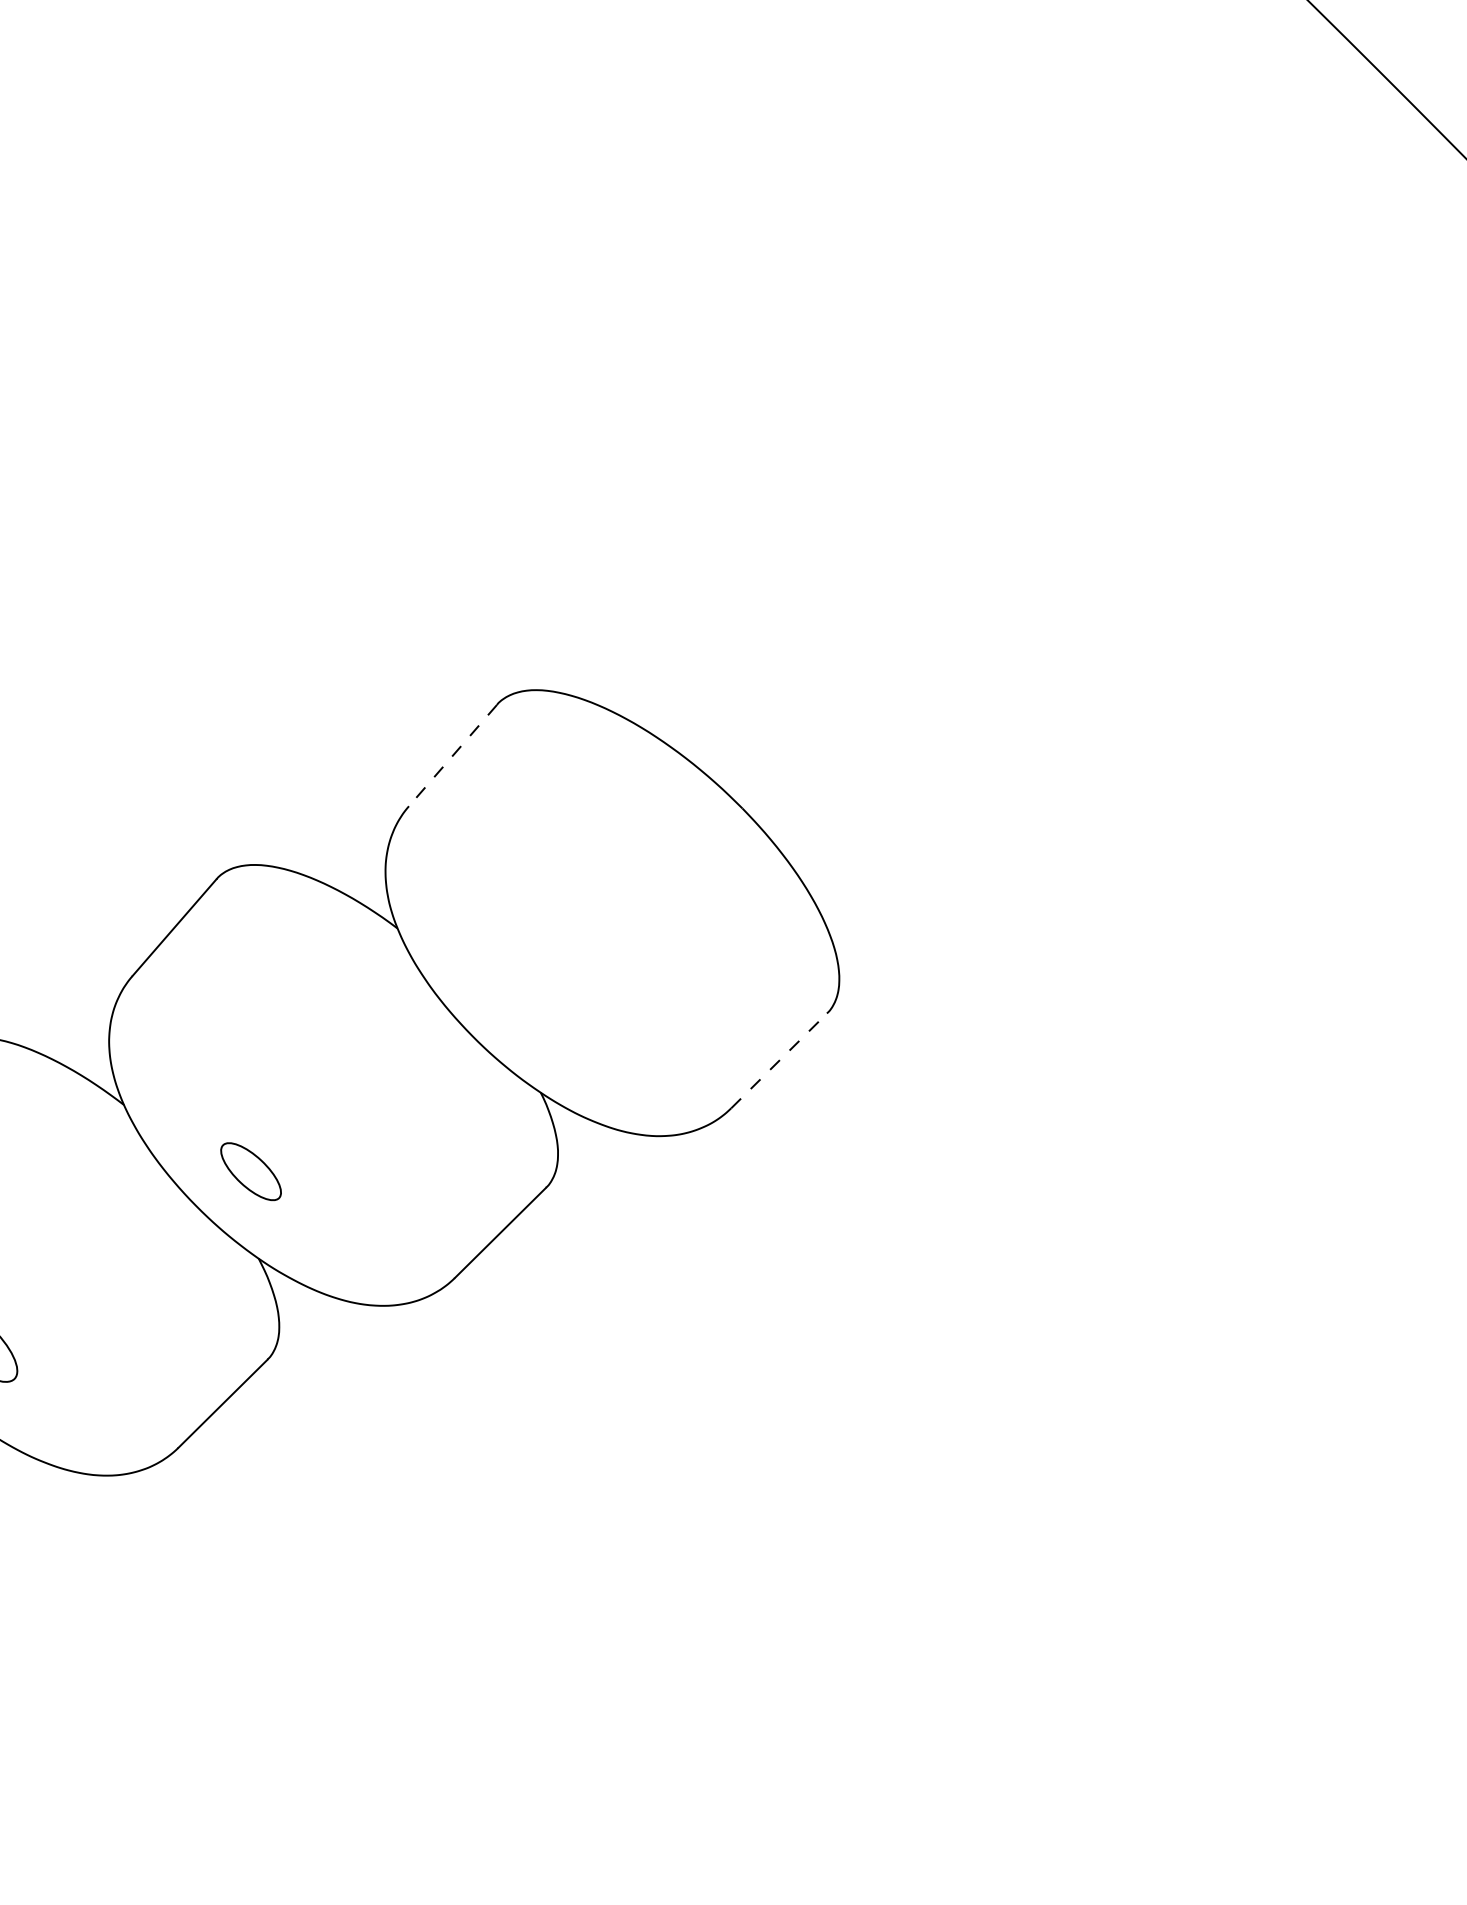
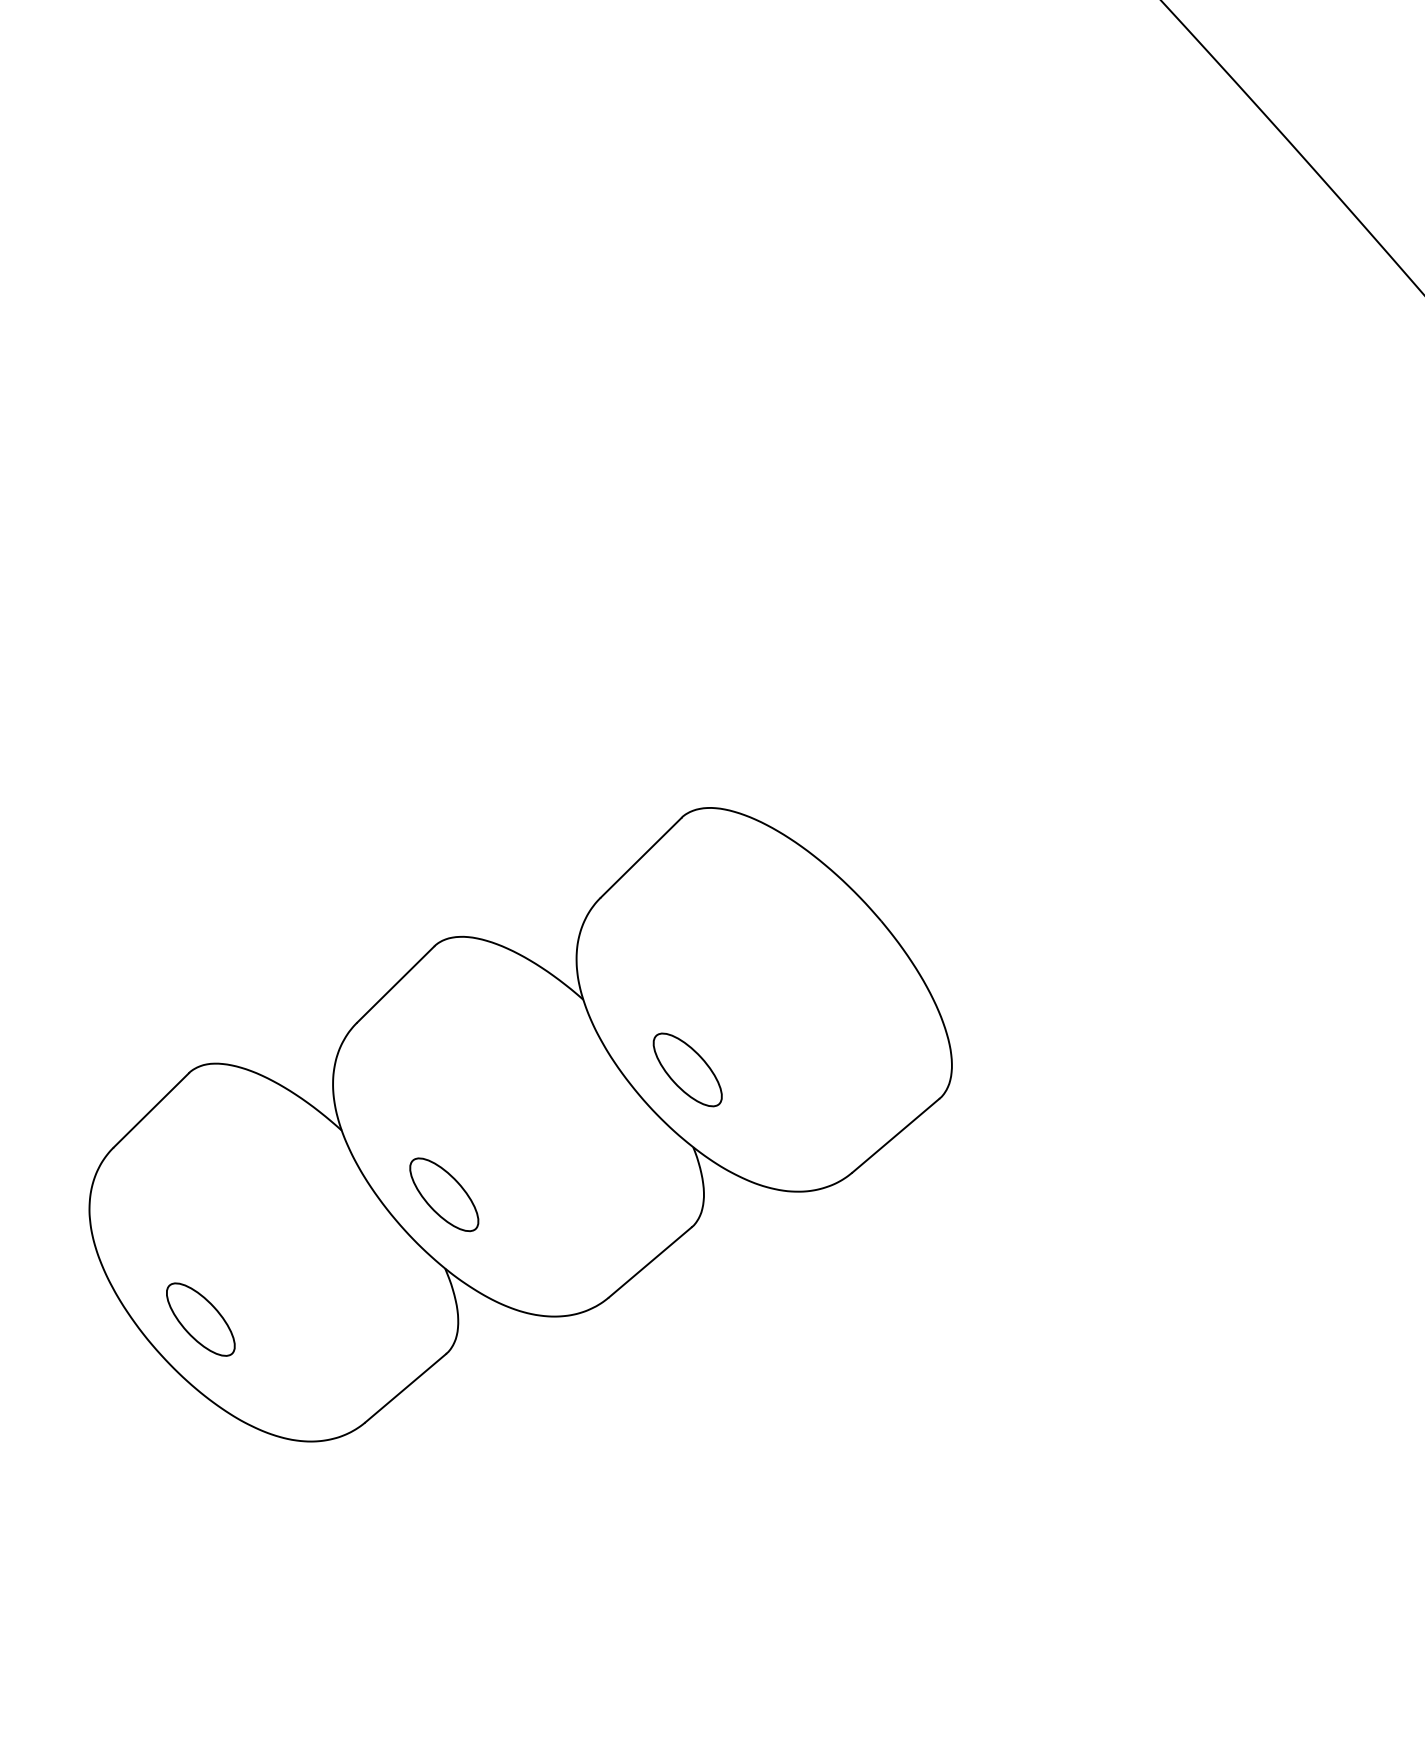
line: (453, 755) -> (641, 857), dashed -> solid
part: (526, 1001) -> (687, 1069), added
line: (778, 1060) -> (895, 1135), dashed -> solid
part: (251, 1171) -> (444, 1194), size x1.43

